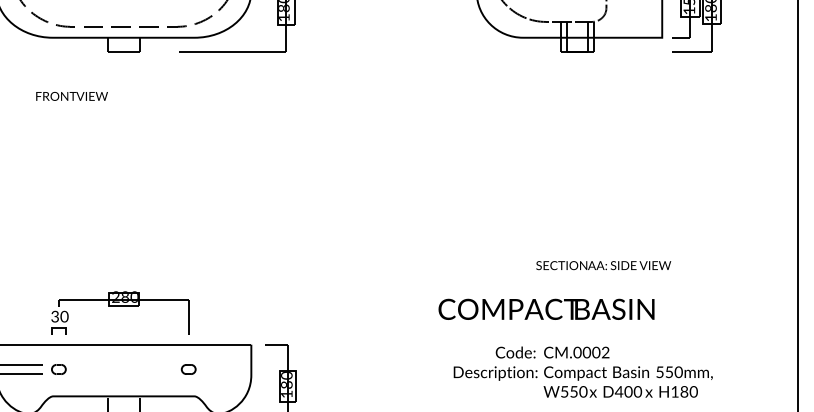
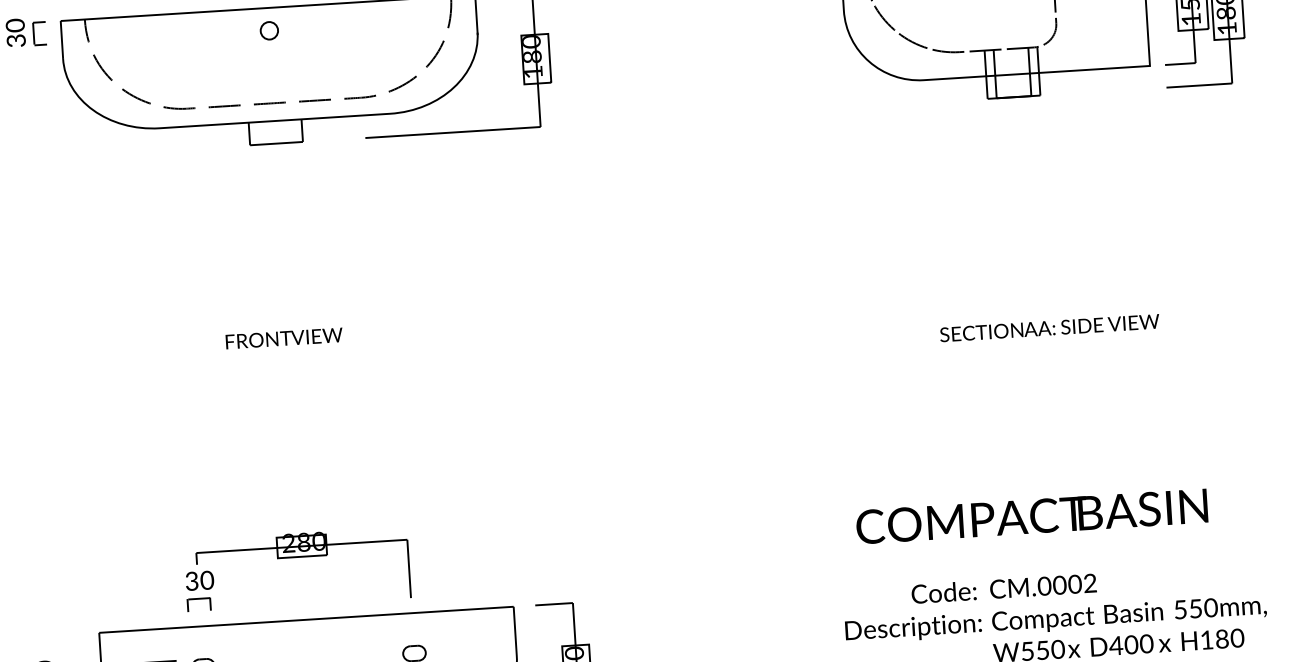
text: (71, 96) -> (283, 338), moved
text: (603, 265) -> (1049, 328), moved
text: (546, 308) -> (1031, 515), moved

